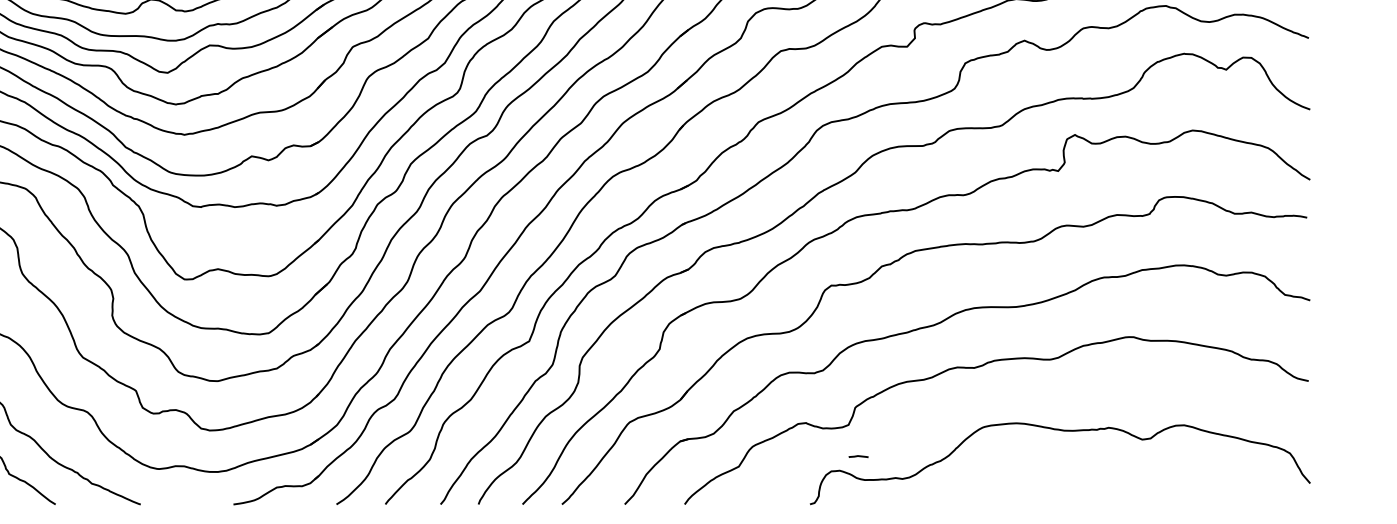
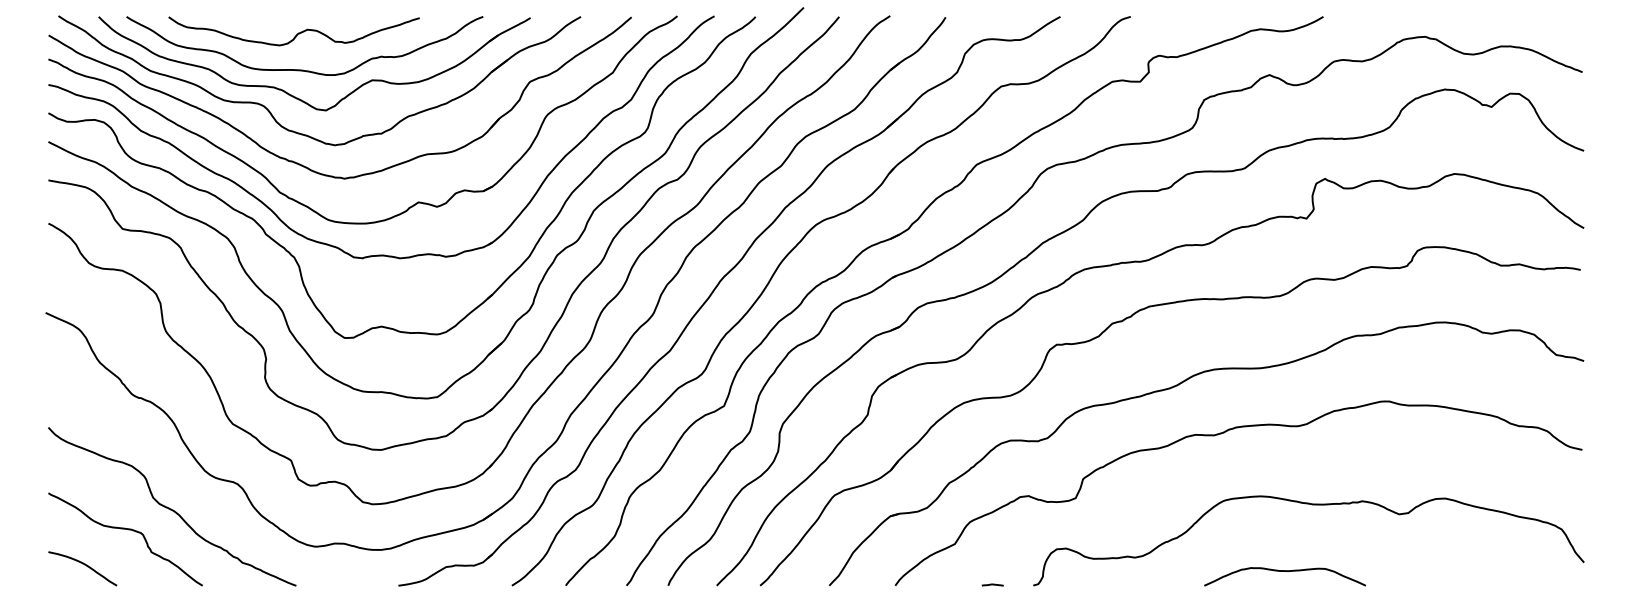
line: (858, 456) -> (992, 584), moved
curve: (1038, 491) -> (1284, 571), added

